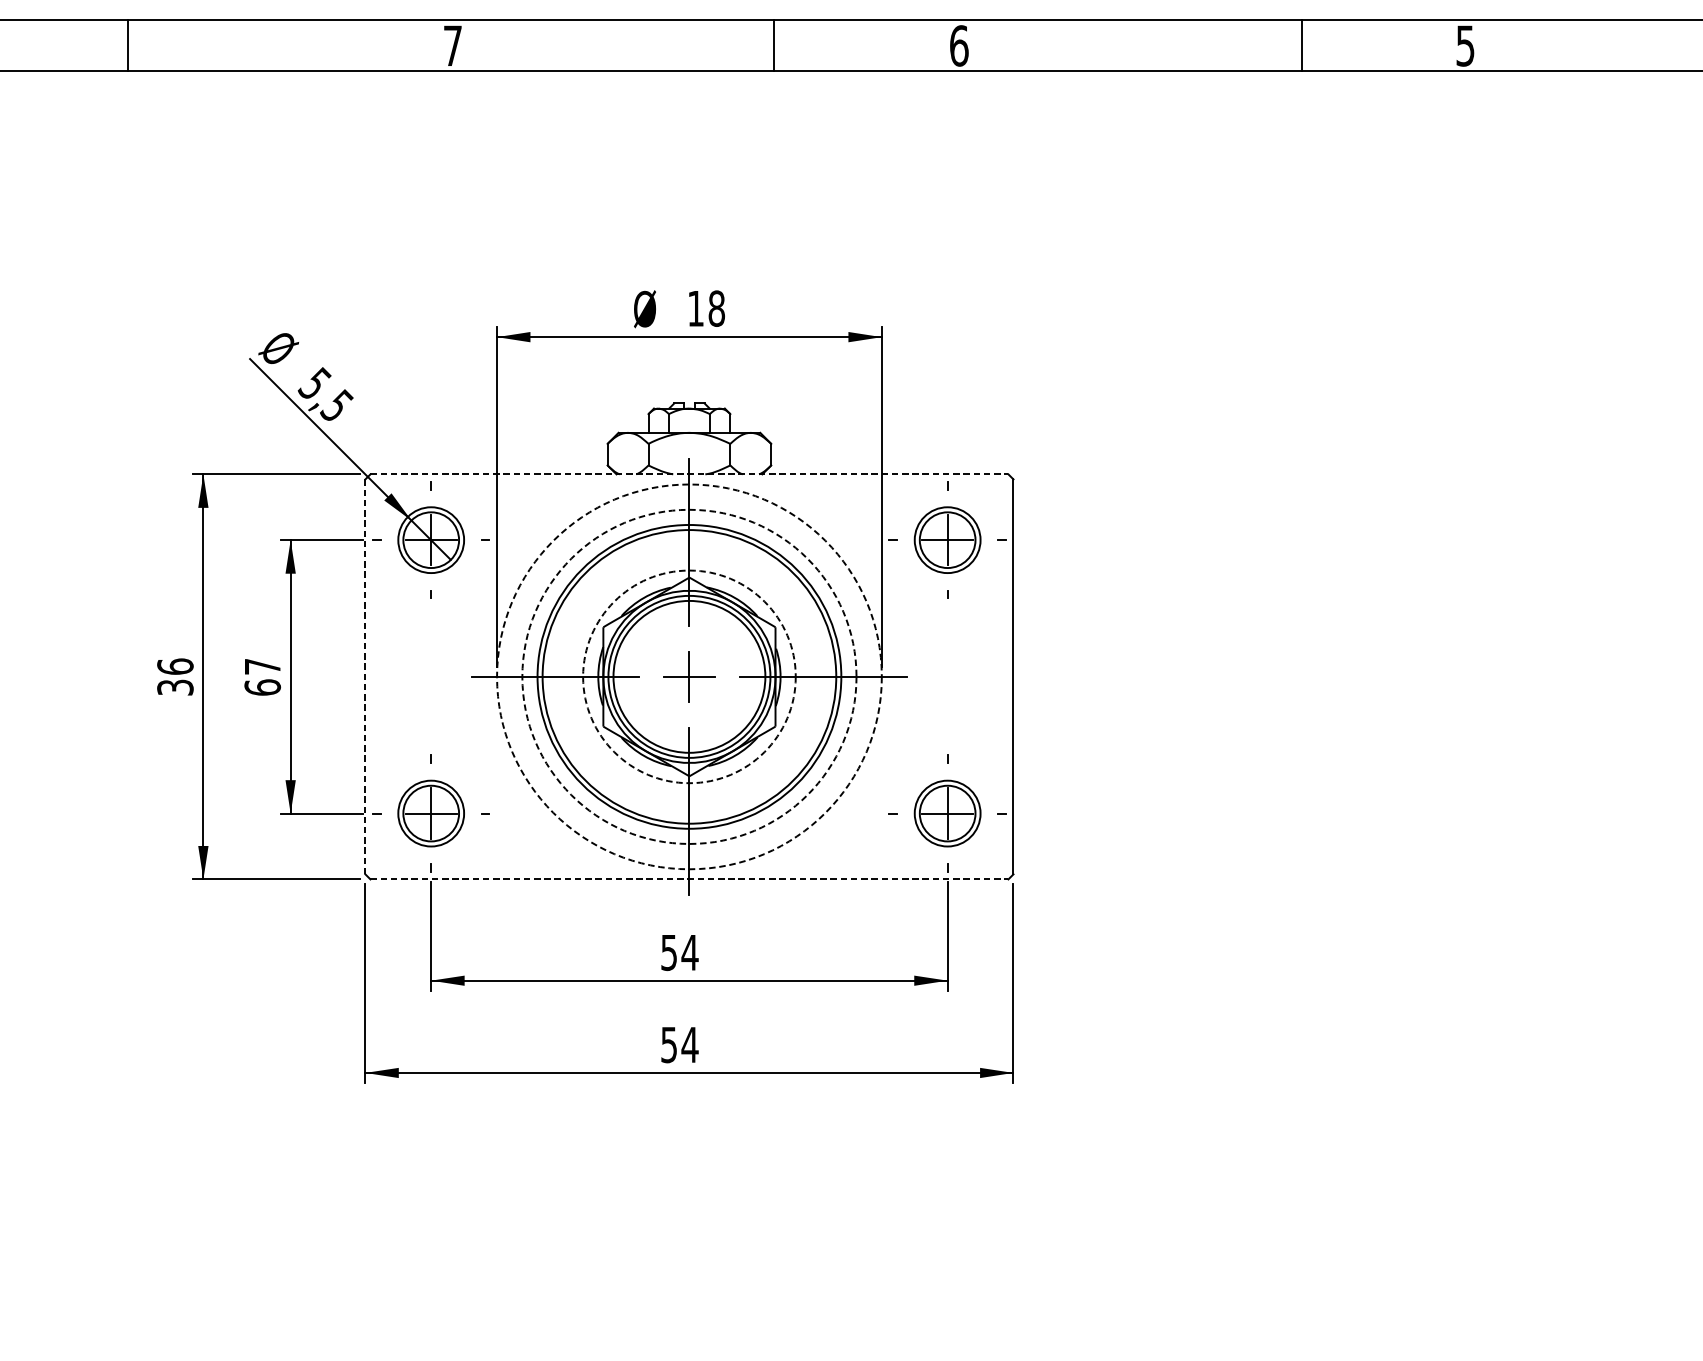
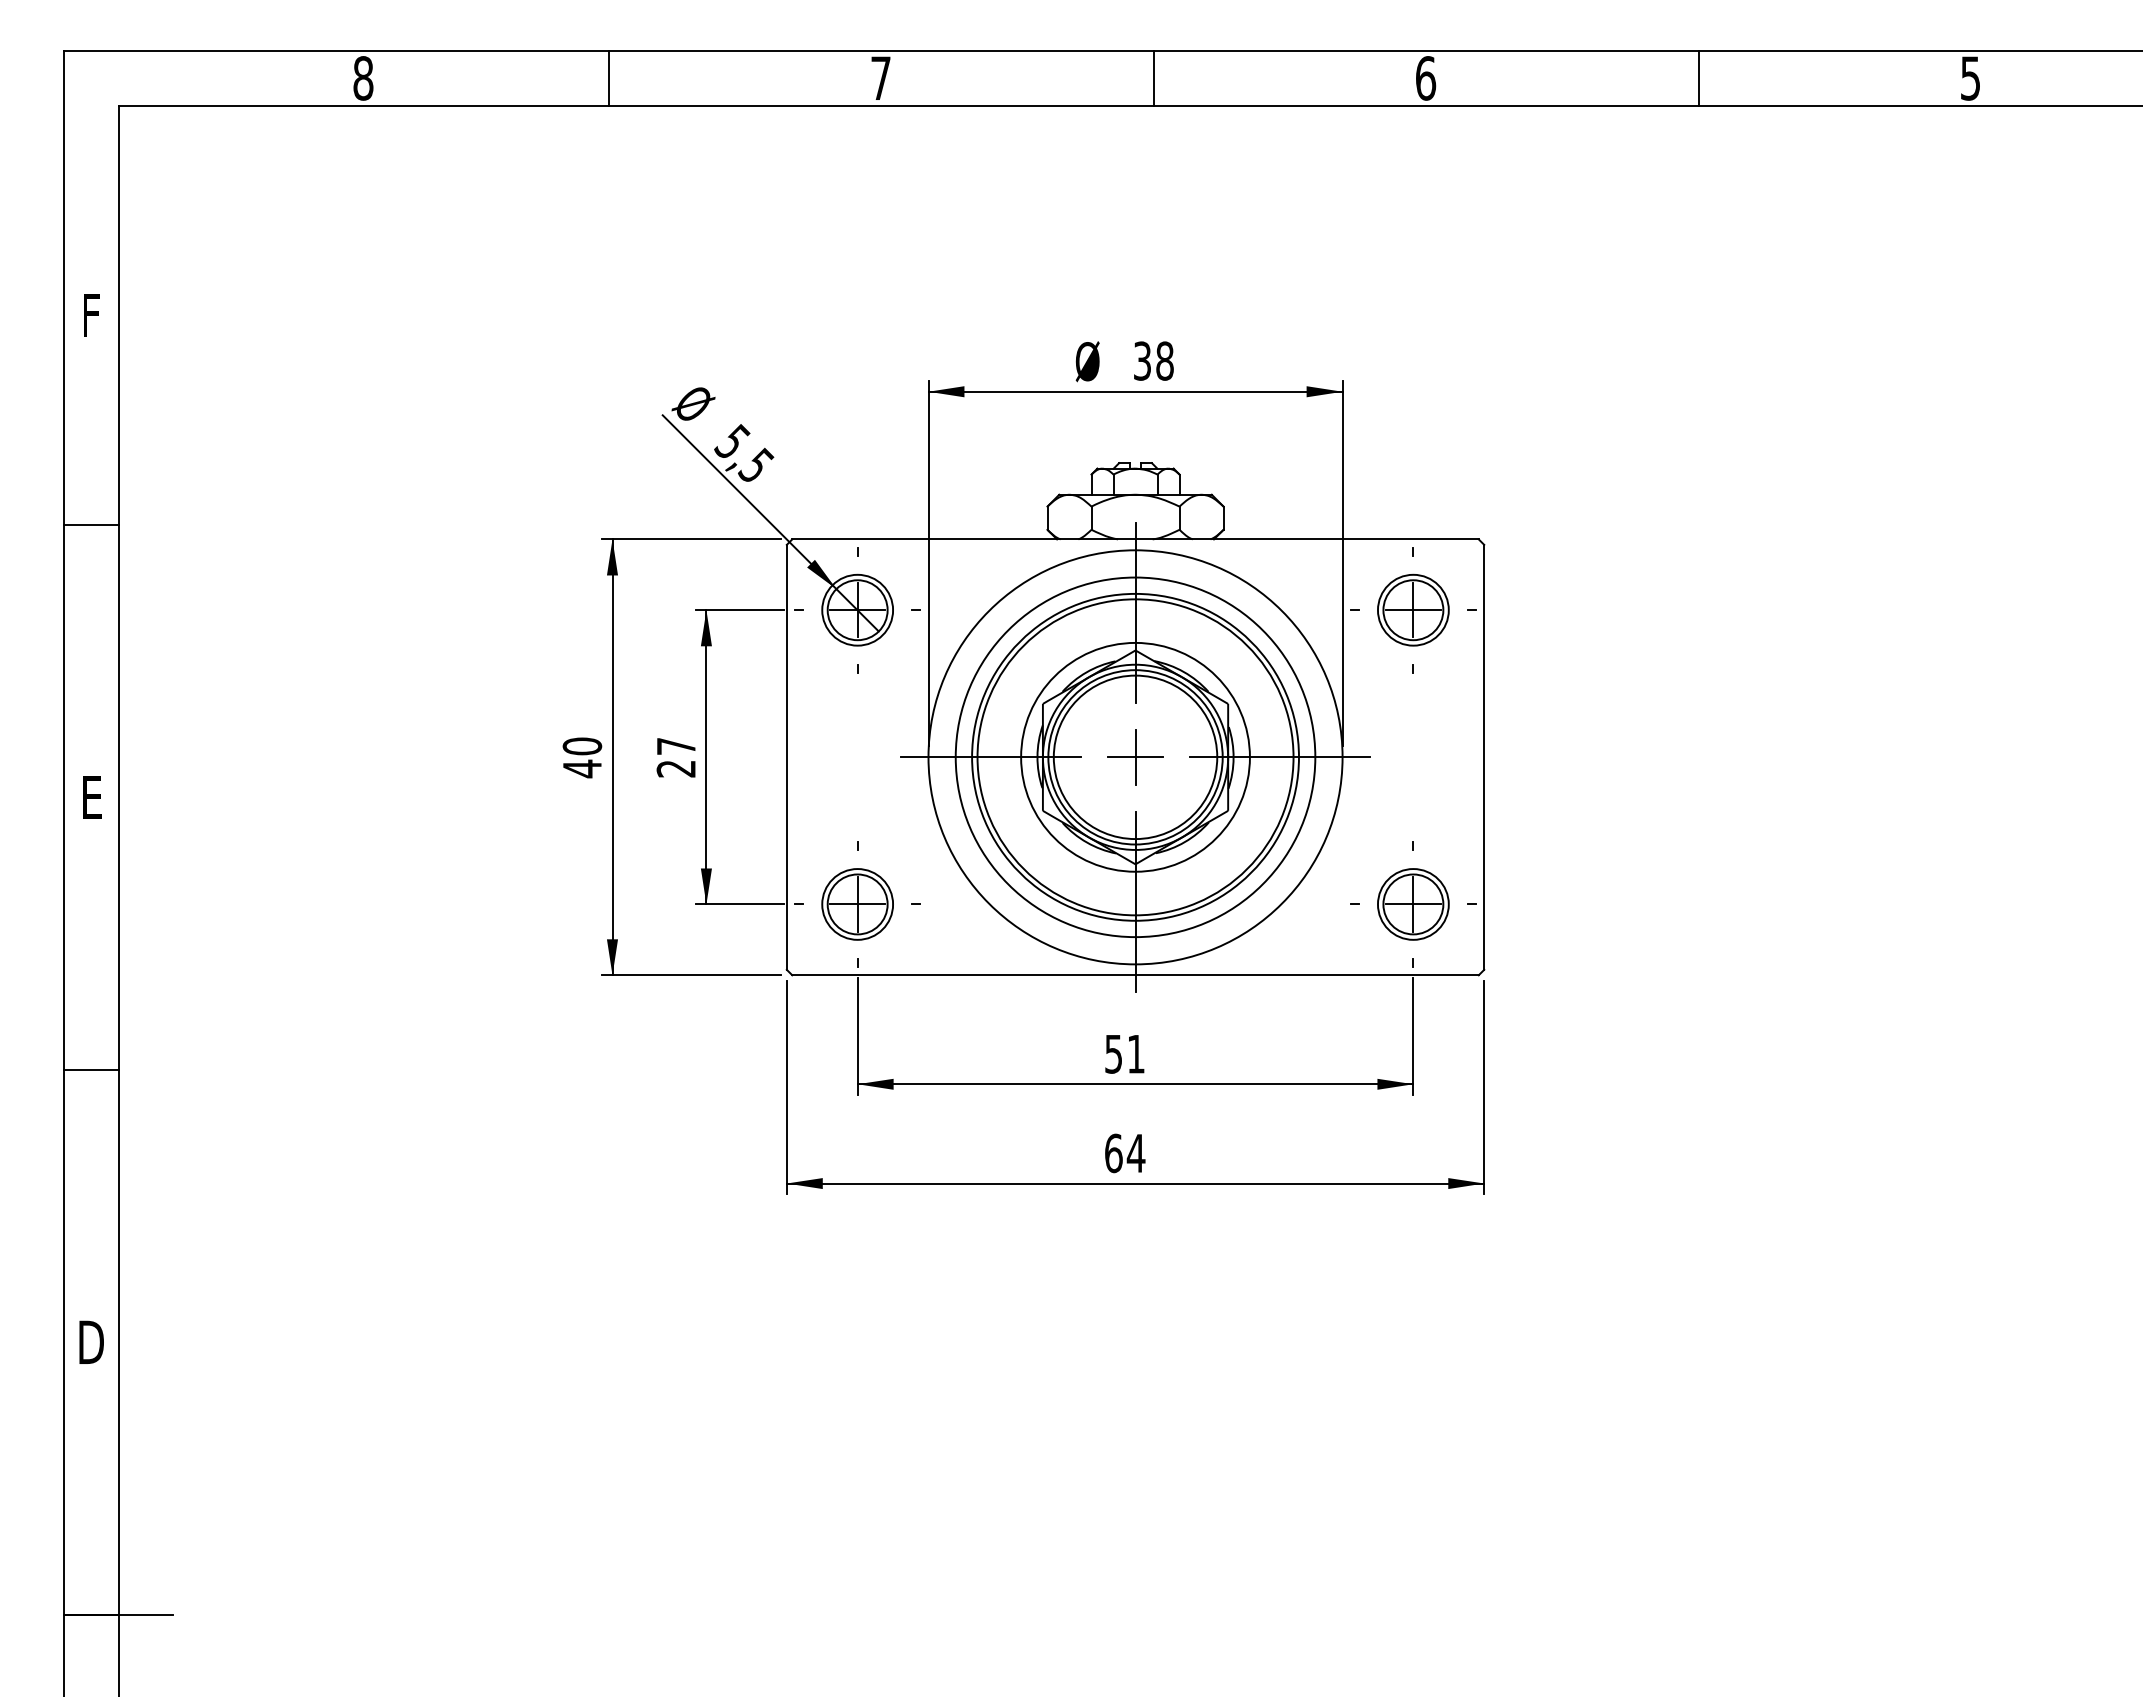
line: (128, 46) -> (609, 78), moved
line: (773, 46) -> (1153, 78), moved
line: (1301, 46) -> (1698, 78), moved
text: (695, 308) -> (1142, 360), 18 -> 38
line: (690, 474) -> (1136, 539), dashed -> solid
circle: (689, 676) -> (1135, 756), dashed -> solid
text: (175, 677) -> (582, 757), 36 -> 40
line: (365, 677) -> (786, 757), dashed -> solid
circle: (689, 677) -> (1135, 757), dashed -> solid
circle: (689, 677) -> (1135, 757), dashed -> solid
text: (262, 687) -> (676, 768), 67 -> 27
line: (690, 879) -> (1136, 975), dashed -> solid
text: (689, 953) -> (1135, 1054), 54 -> 51
text: (668, 1045) -> (1113, 1153), 54 -> 64

